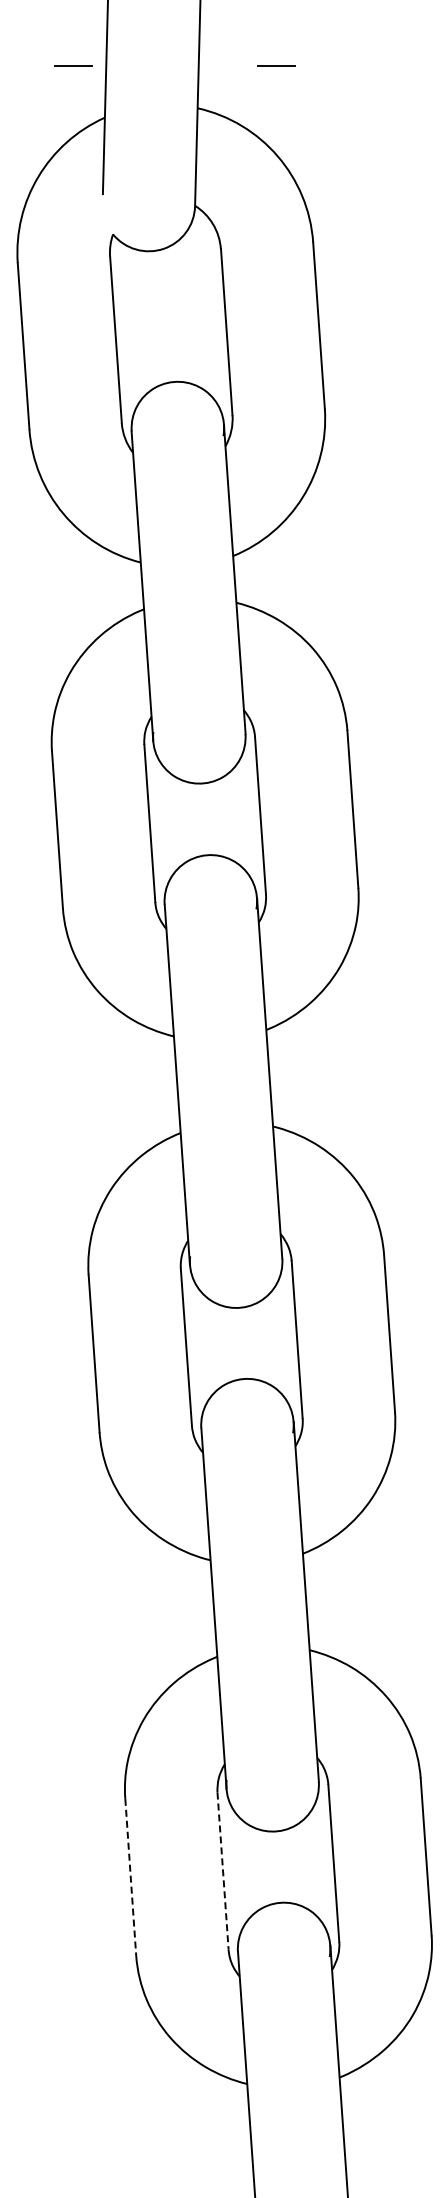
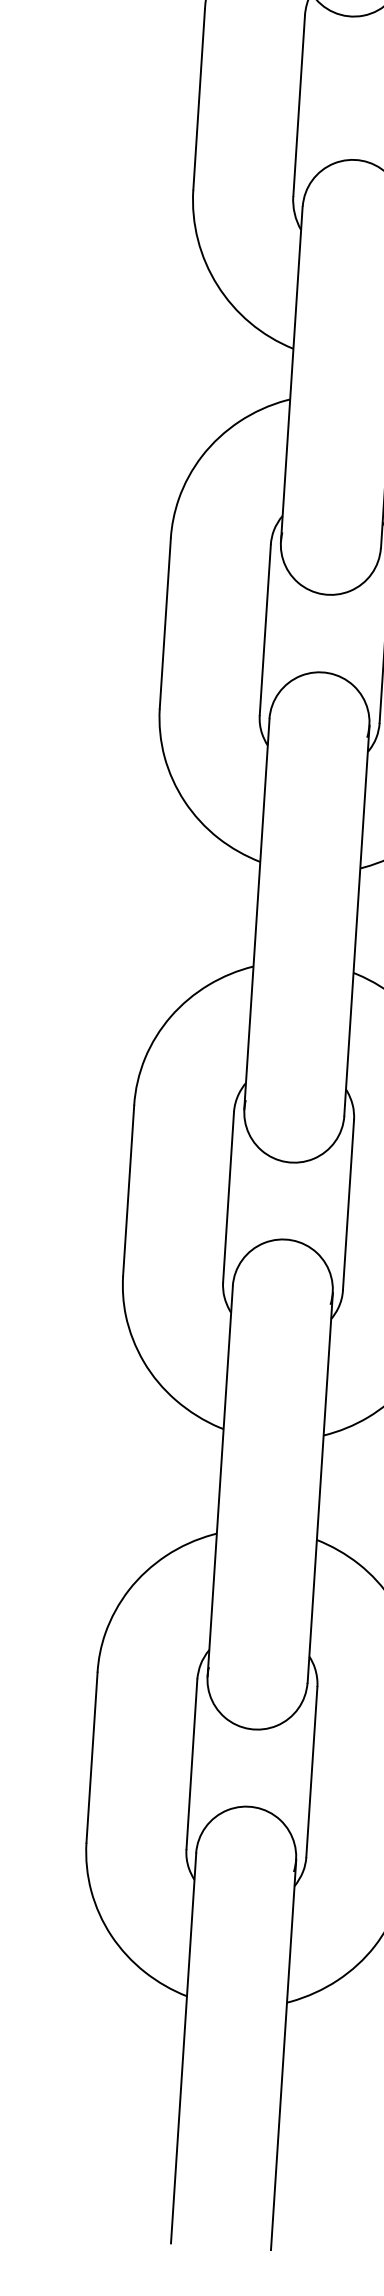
line: (223, 1871) -> (192, 1764), dashed -> solid
line: (130, 1877) -> (91, 1757), dashed -> solid

